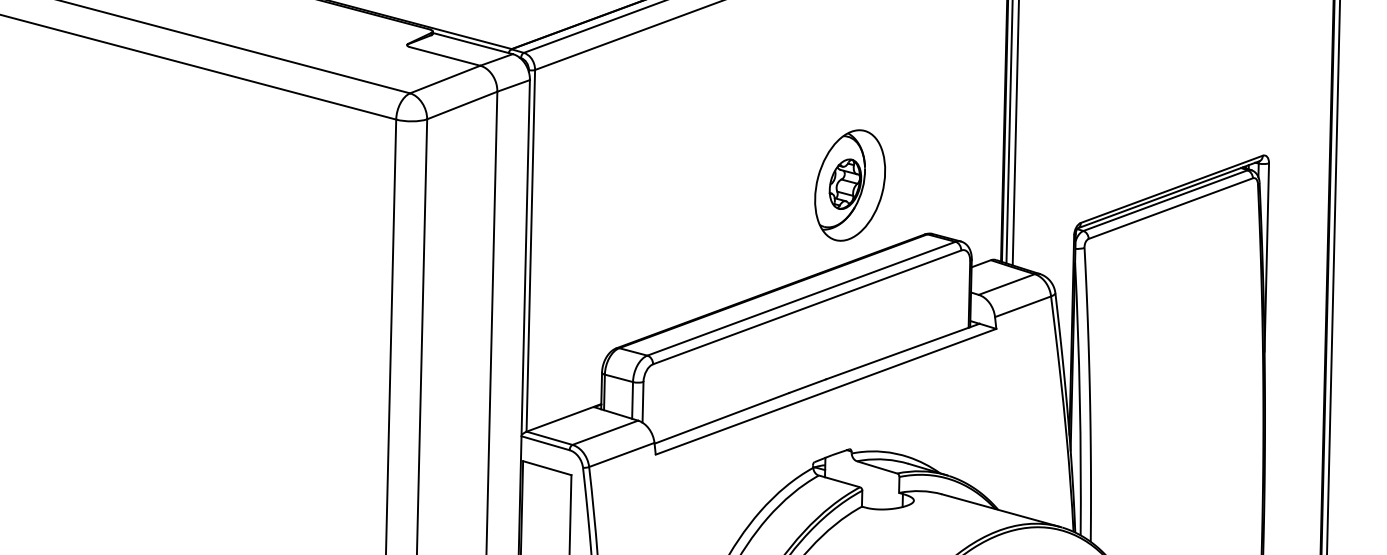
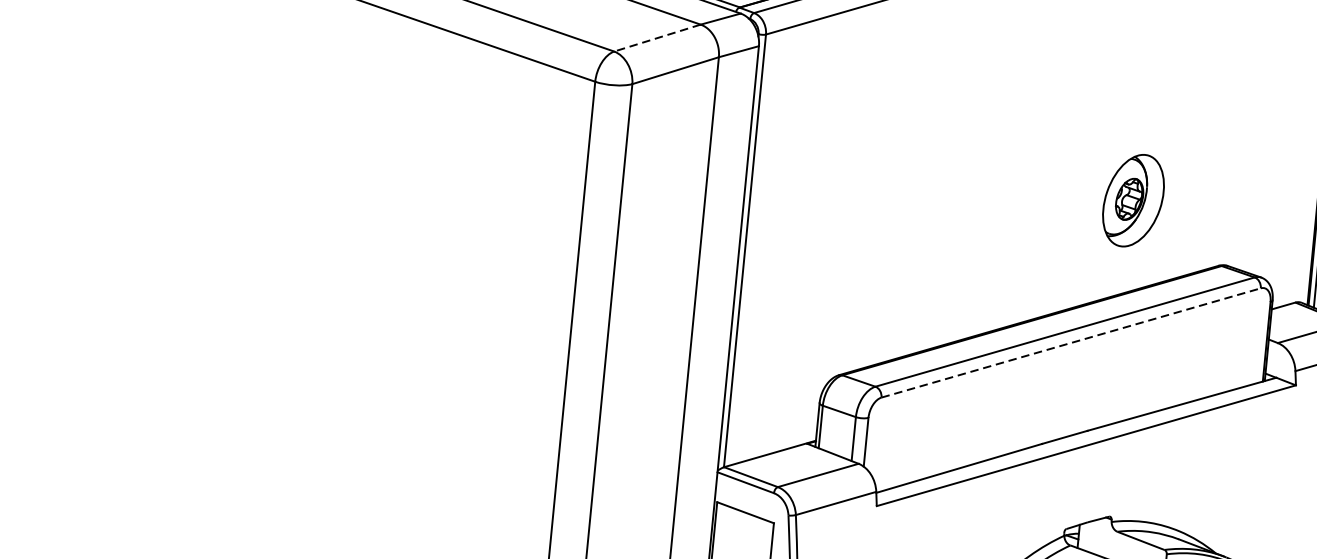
line: (445, 79) -> (657, 38), solid -> dashed
part: (850, 185) -> (1133, 200), size x0.7
line: (807, 307) -> (1071, 343), solid -> dashed

